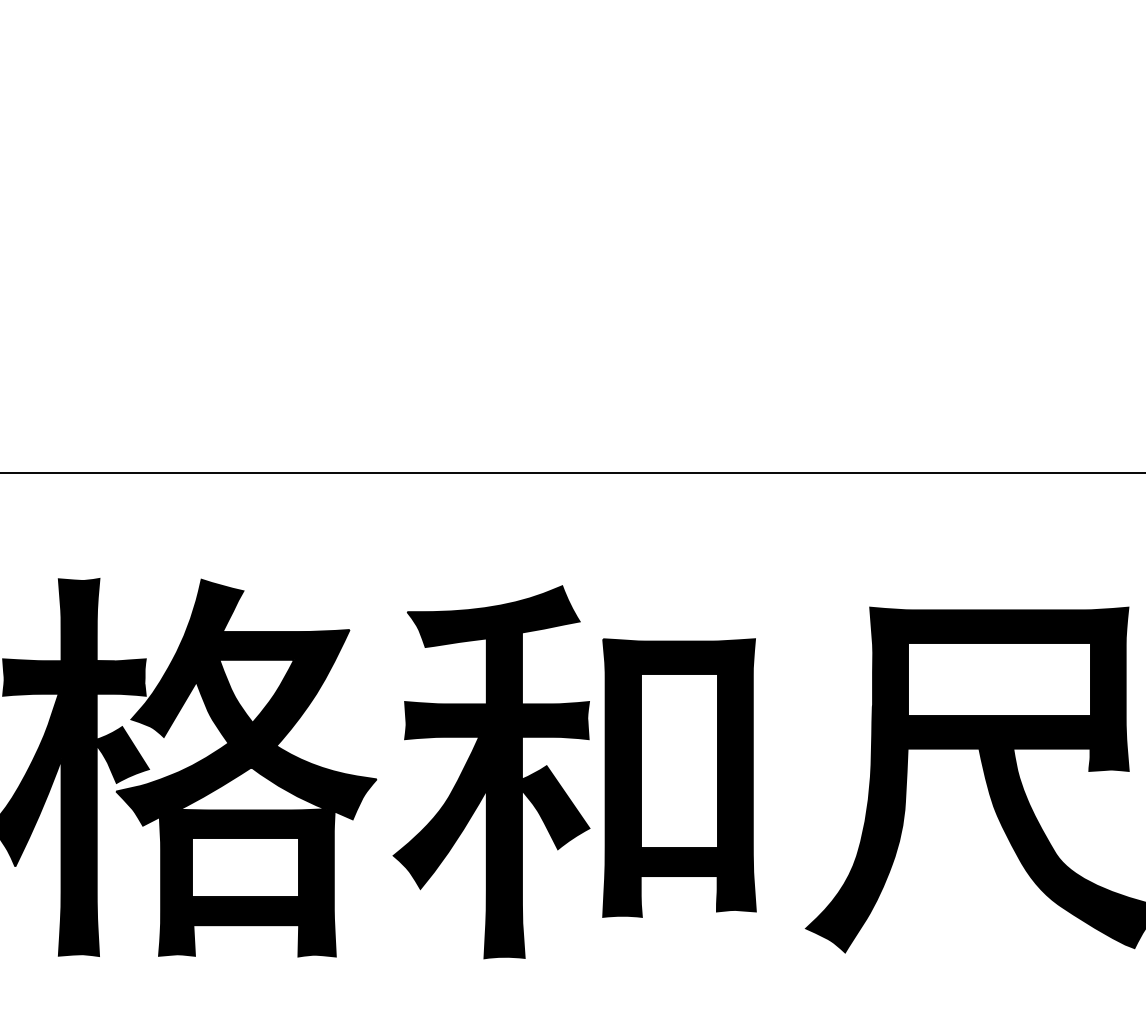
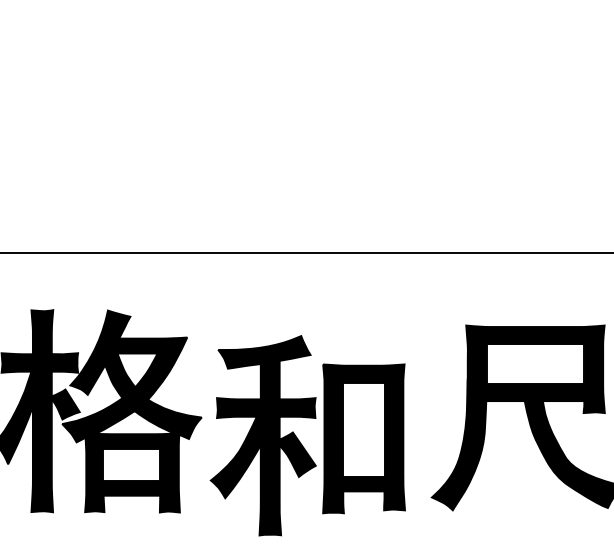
part: (560, 782) -> (300, 441), moved

